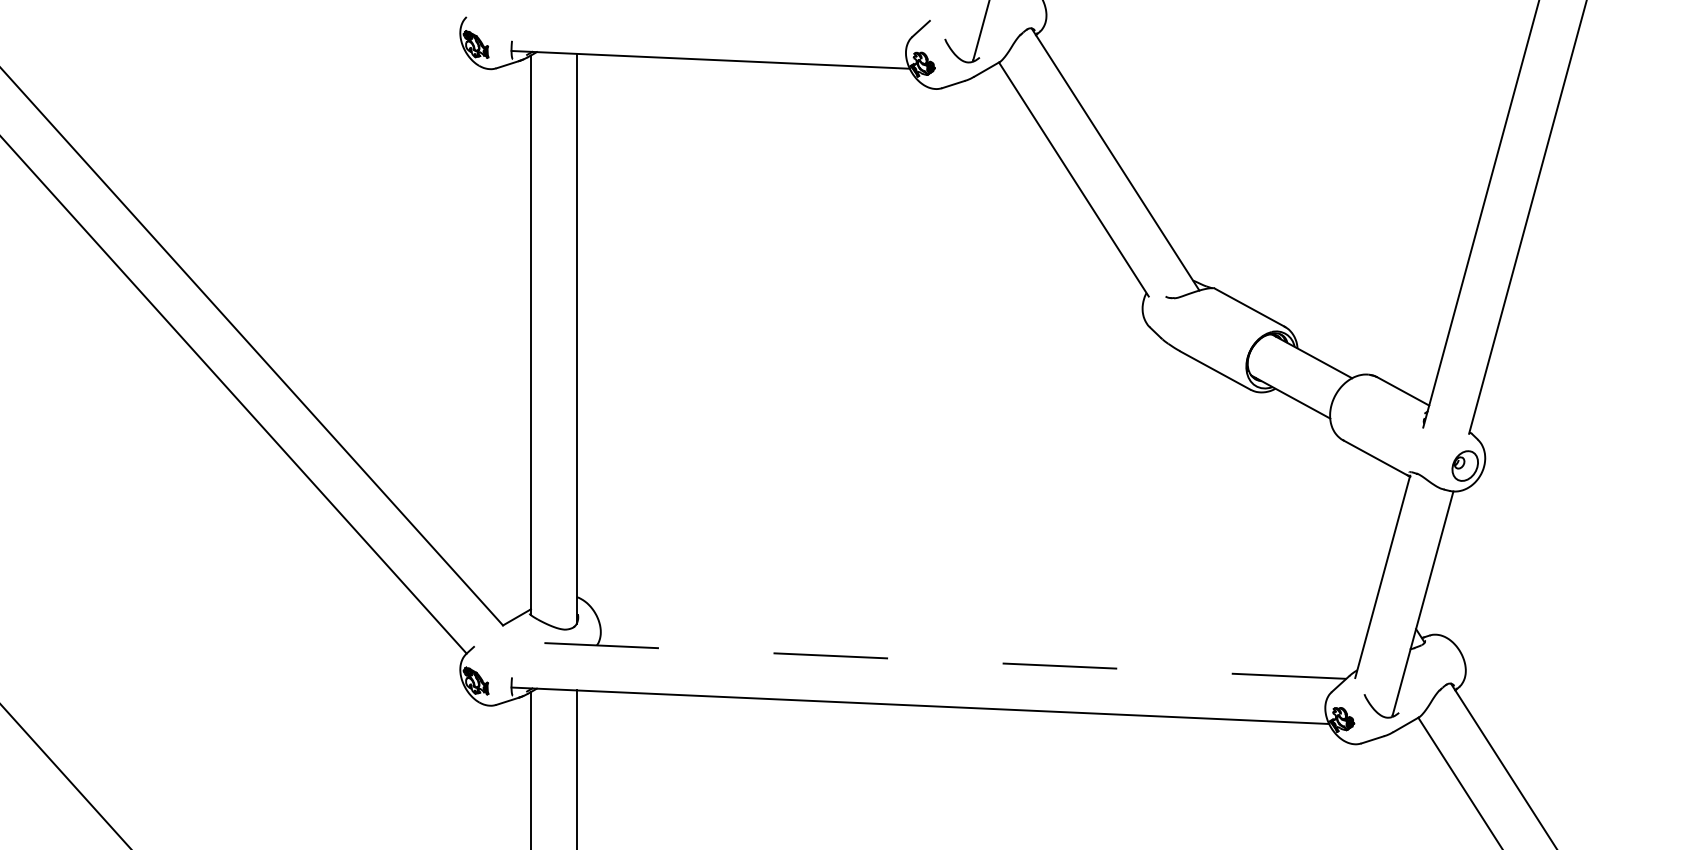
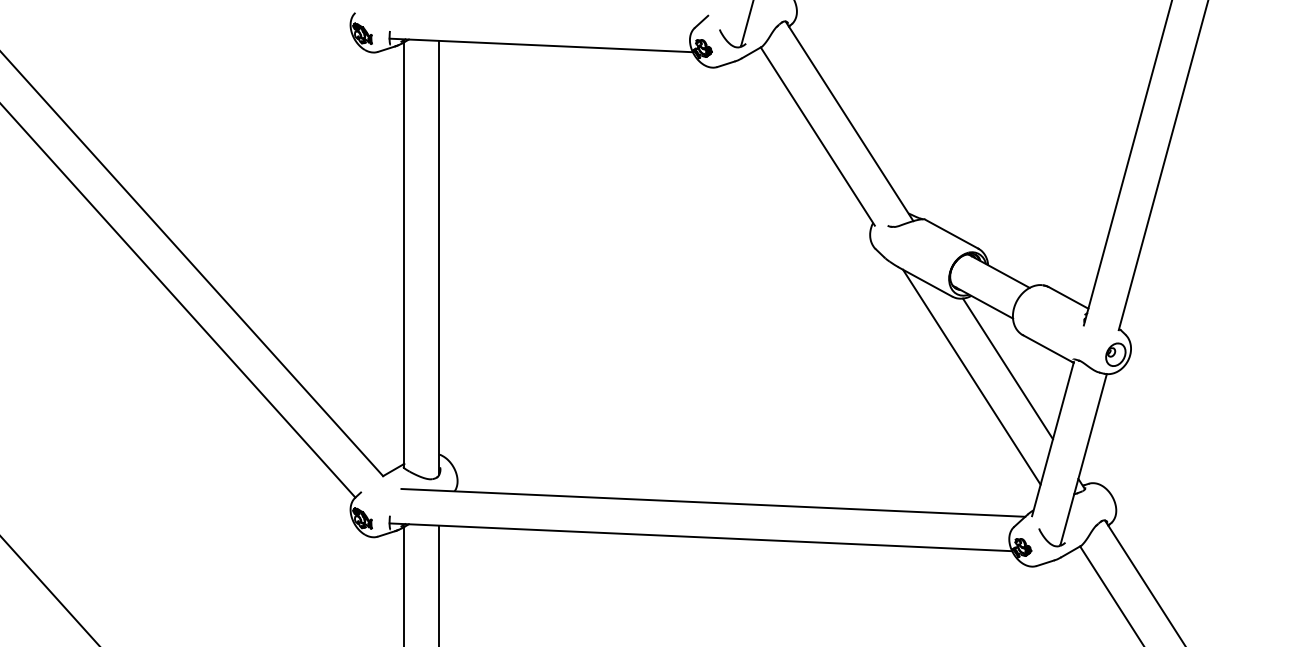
line: (1322, 484) -> (1007, 368), added
line: (1275, 494) -> (971, 376), added
line: (935, 660) -> (712, 502), dashed -> solid

